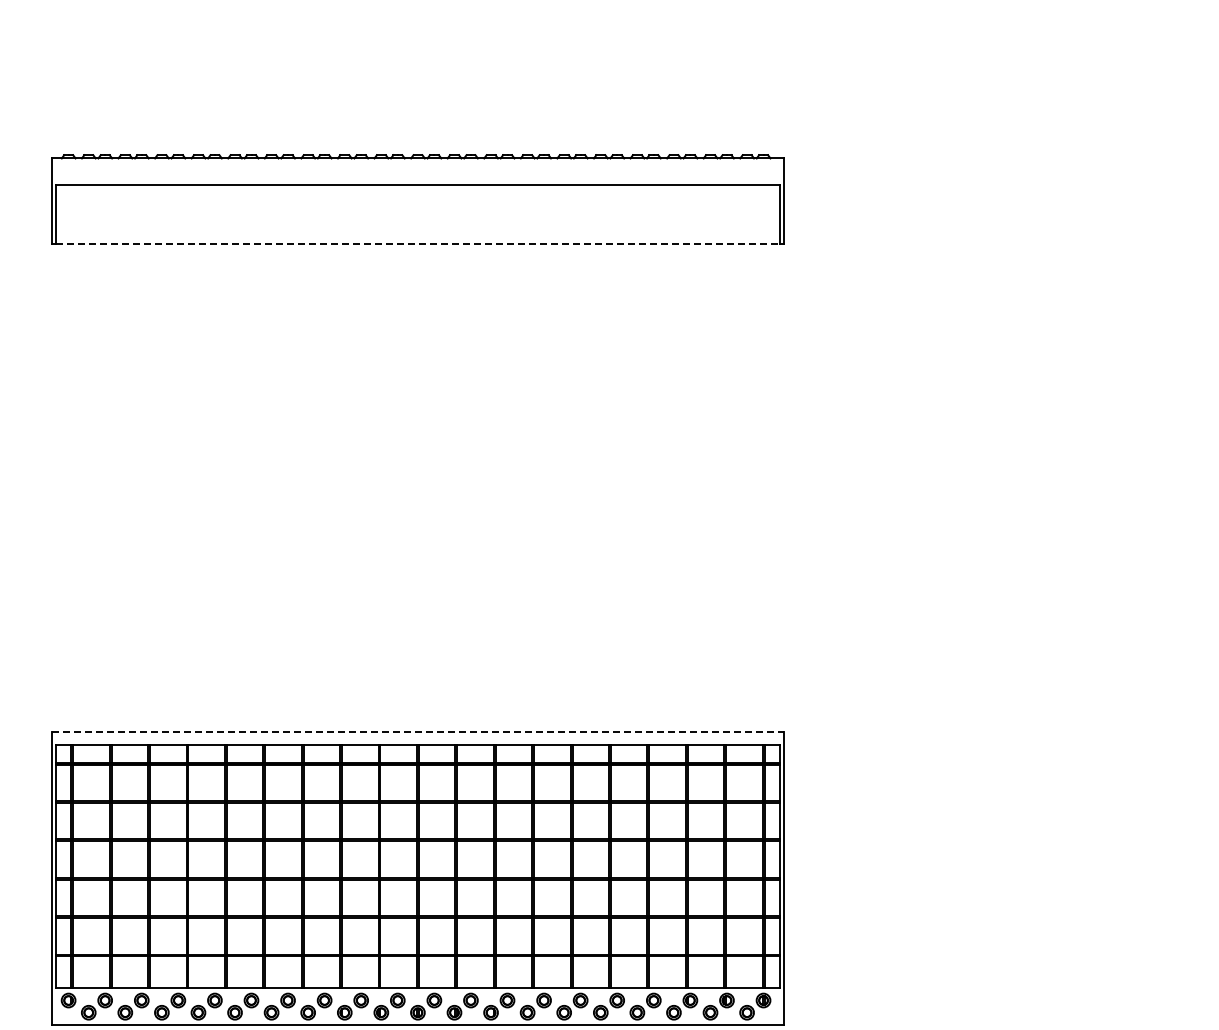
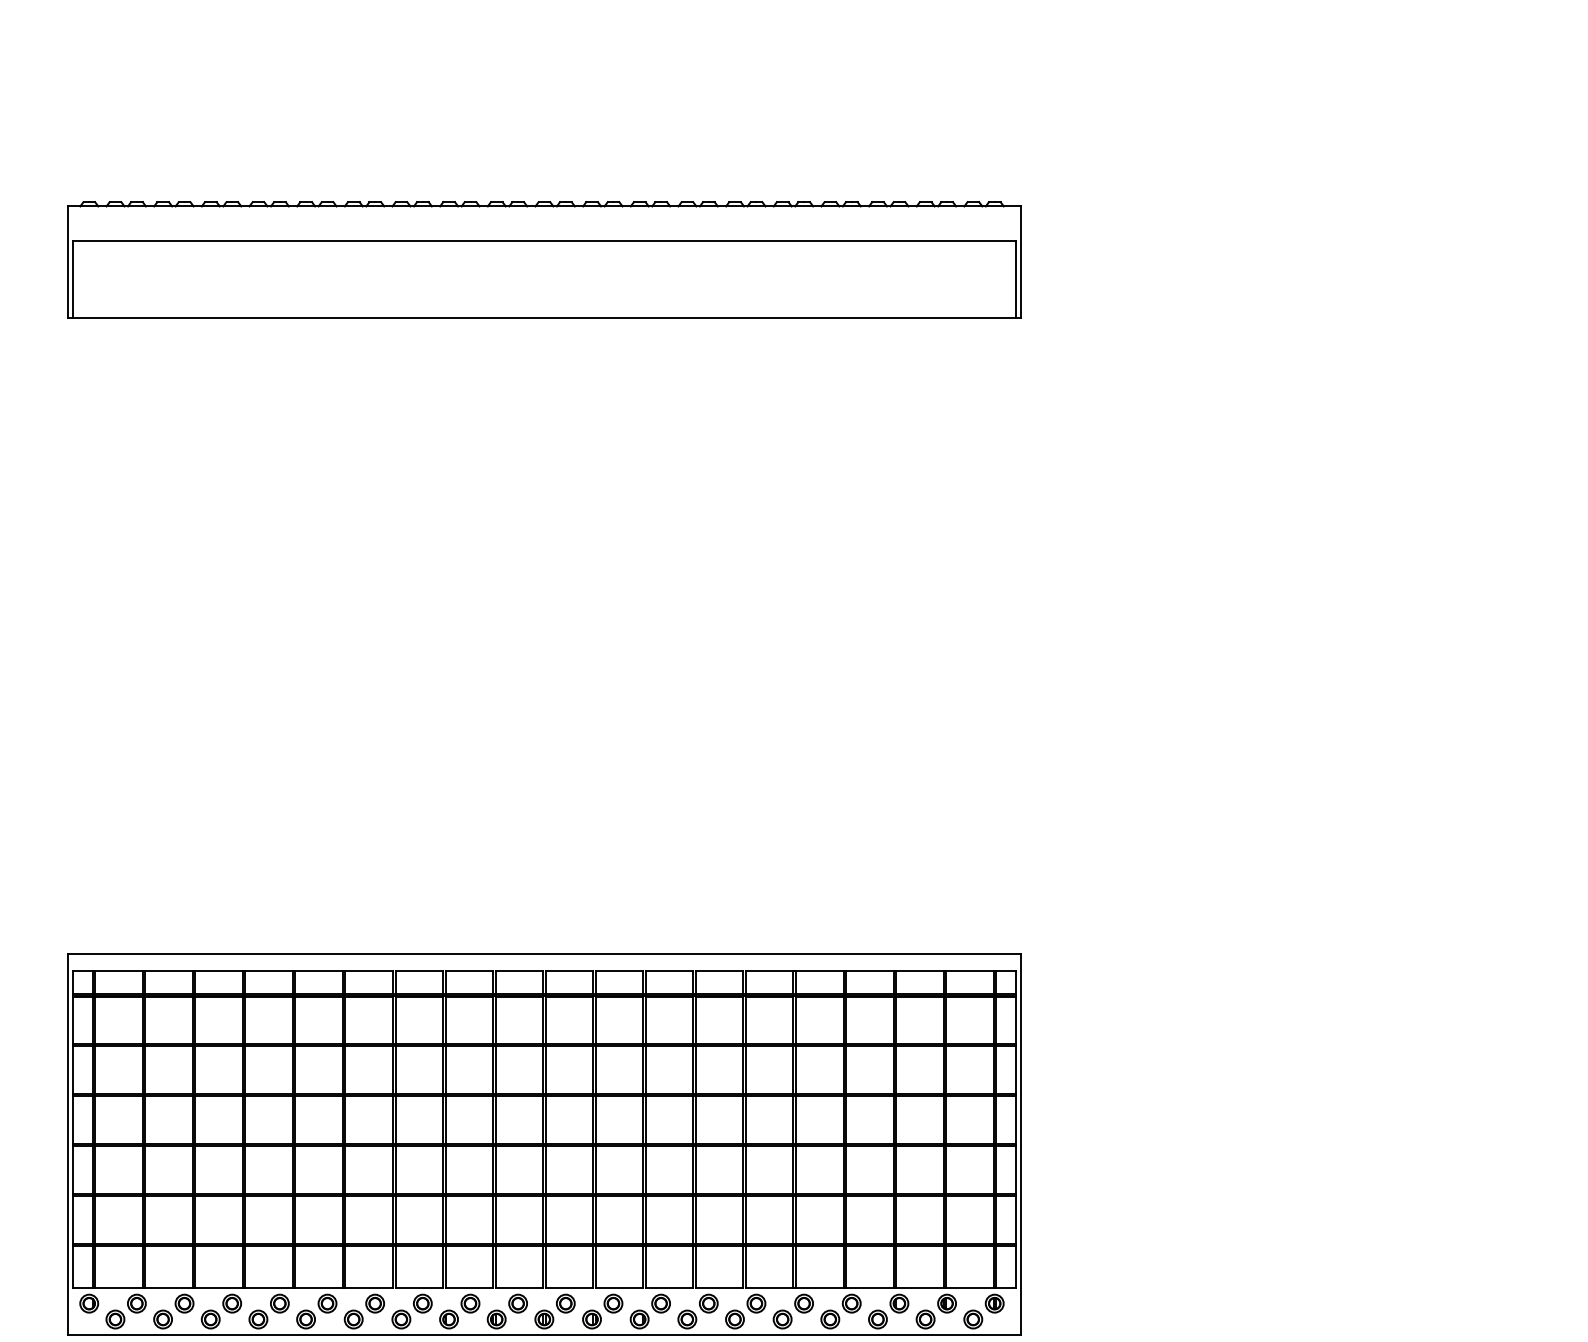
line: (418, 243) -> (545, 317), dashed -> solid
line: (417, 732) -> (543, 954), dashed -> solid

